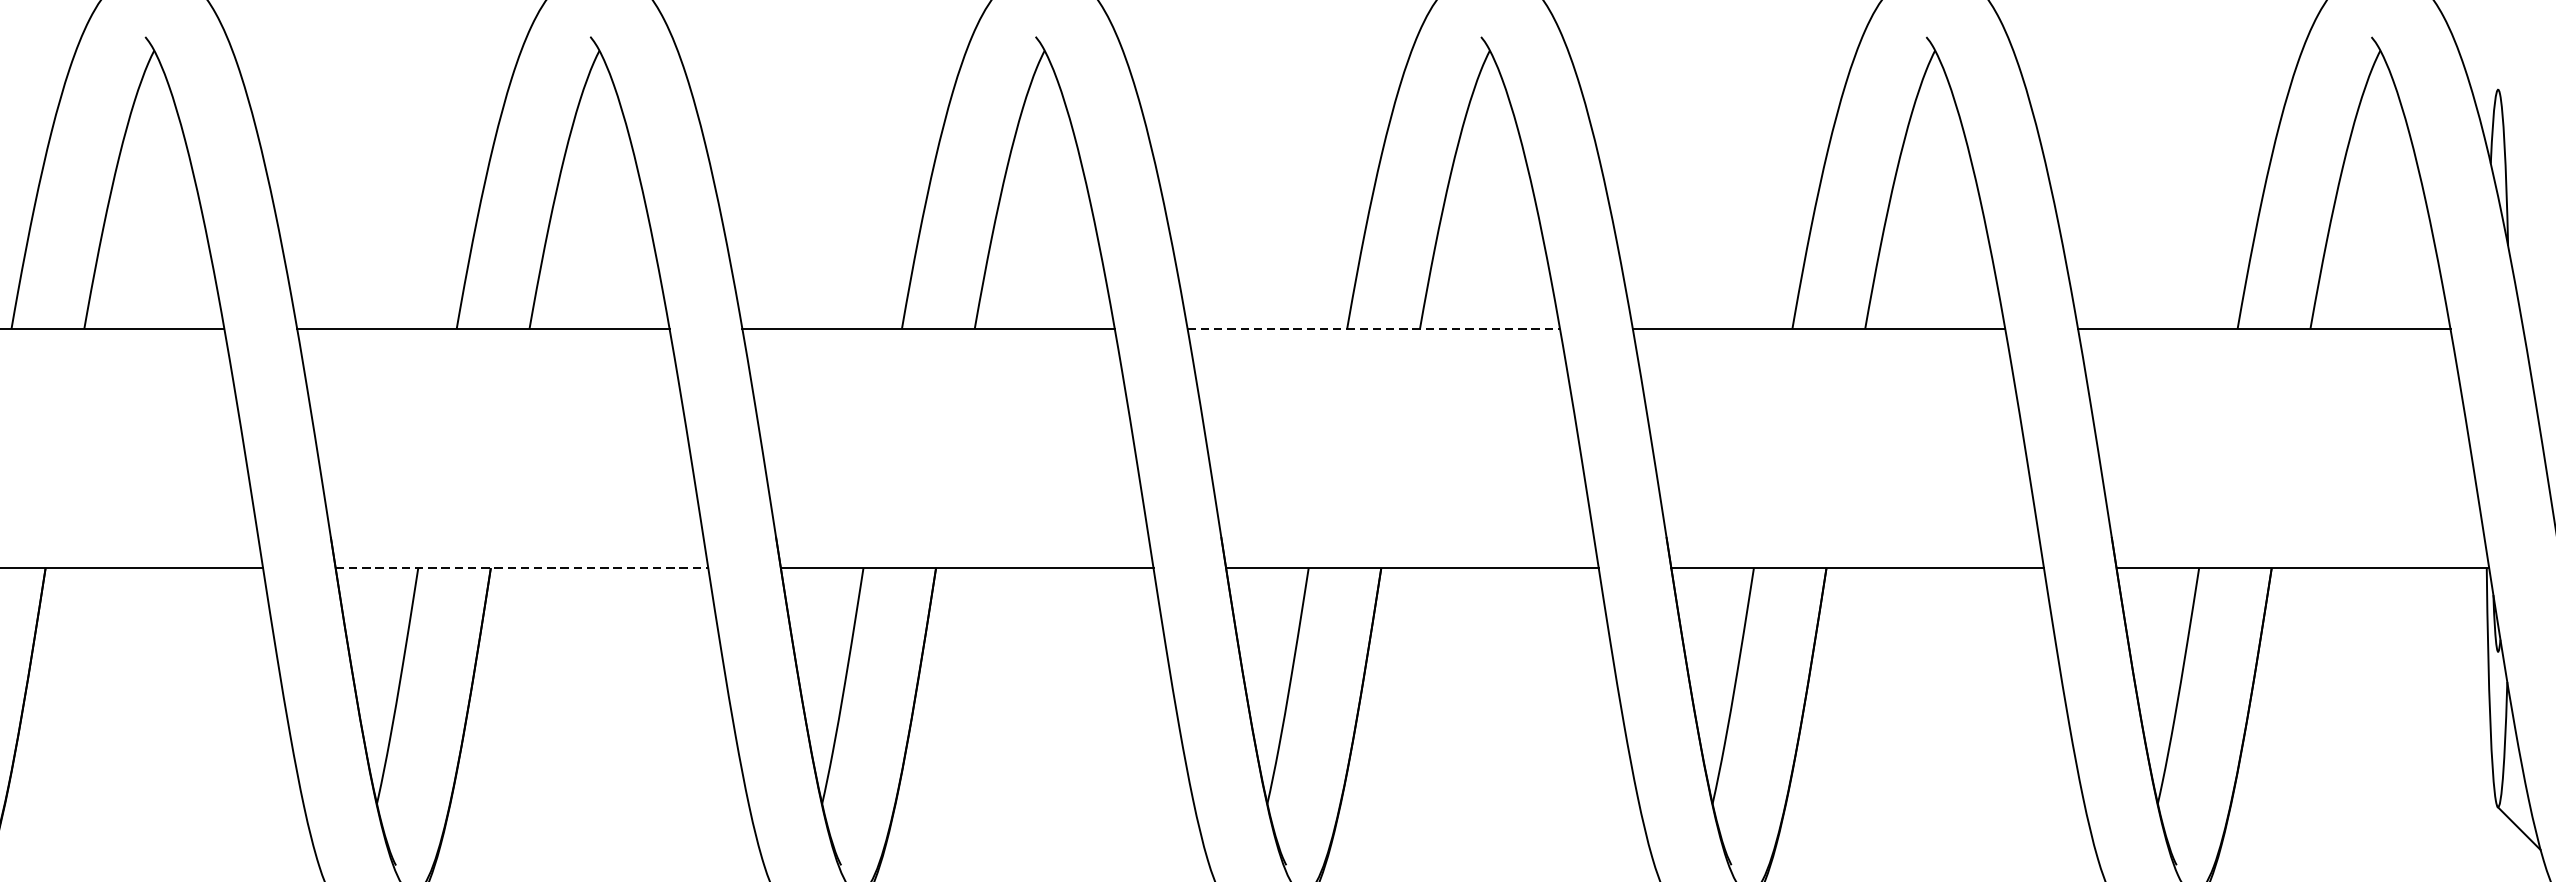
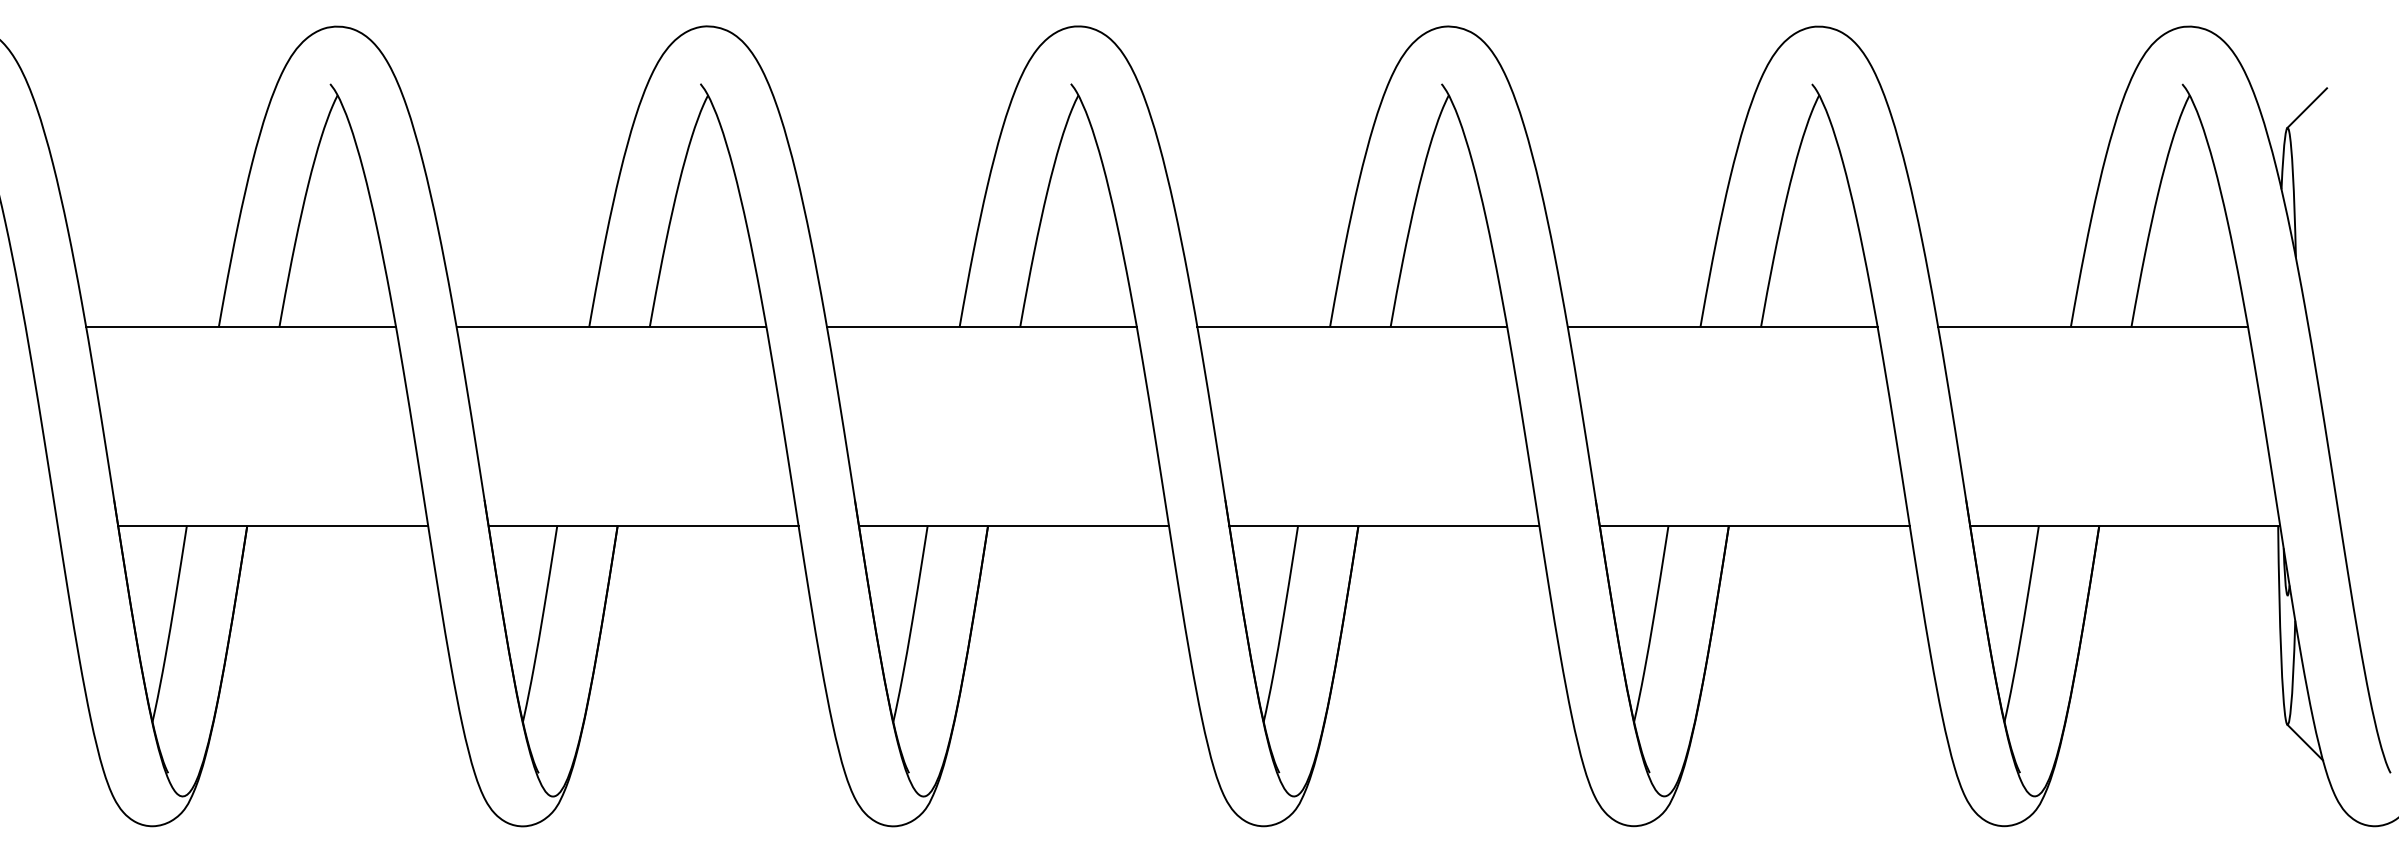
line: (2522, 66) -> (2307, 108), added
line: (1374, 328) -> (1352, 326), dashed -> solid
line: (523, 567) -> (644, 525), dashed -> solid

